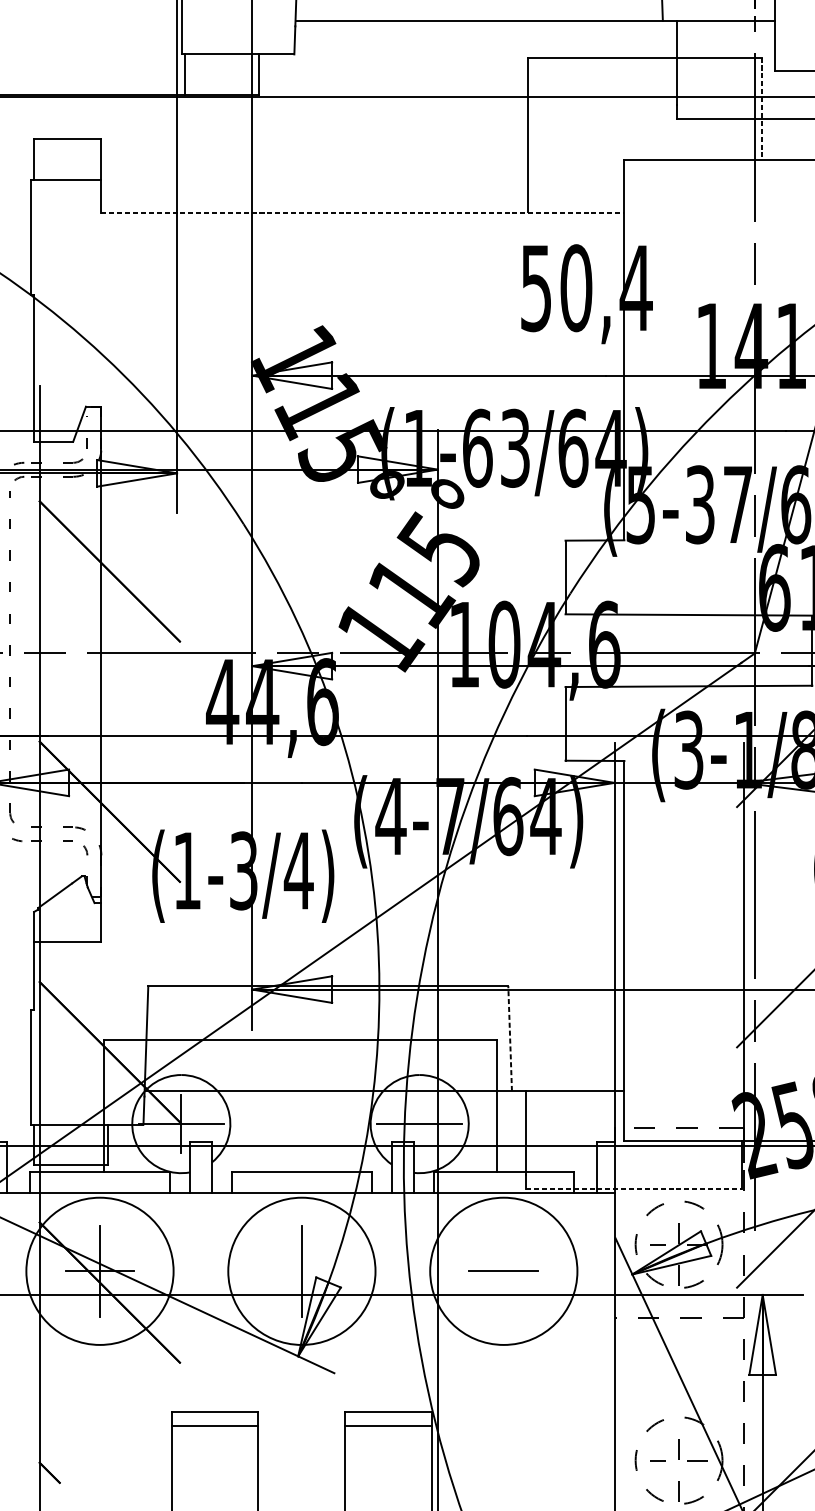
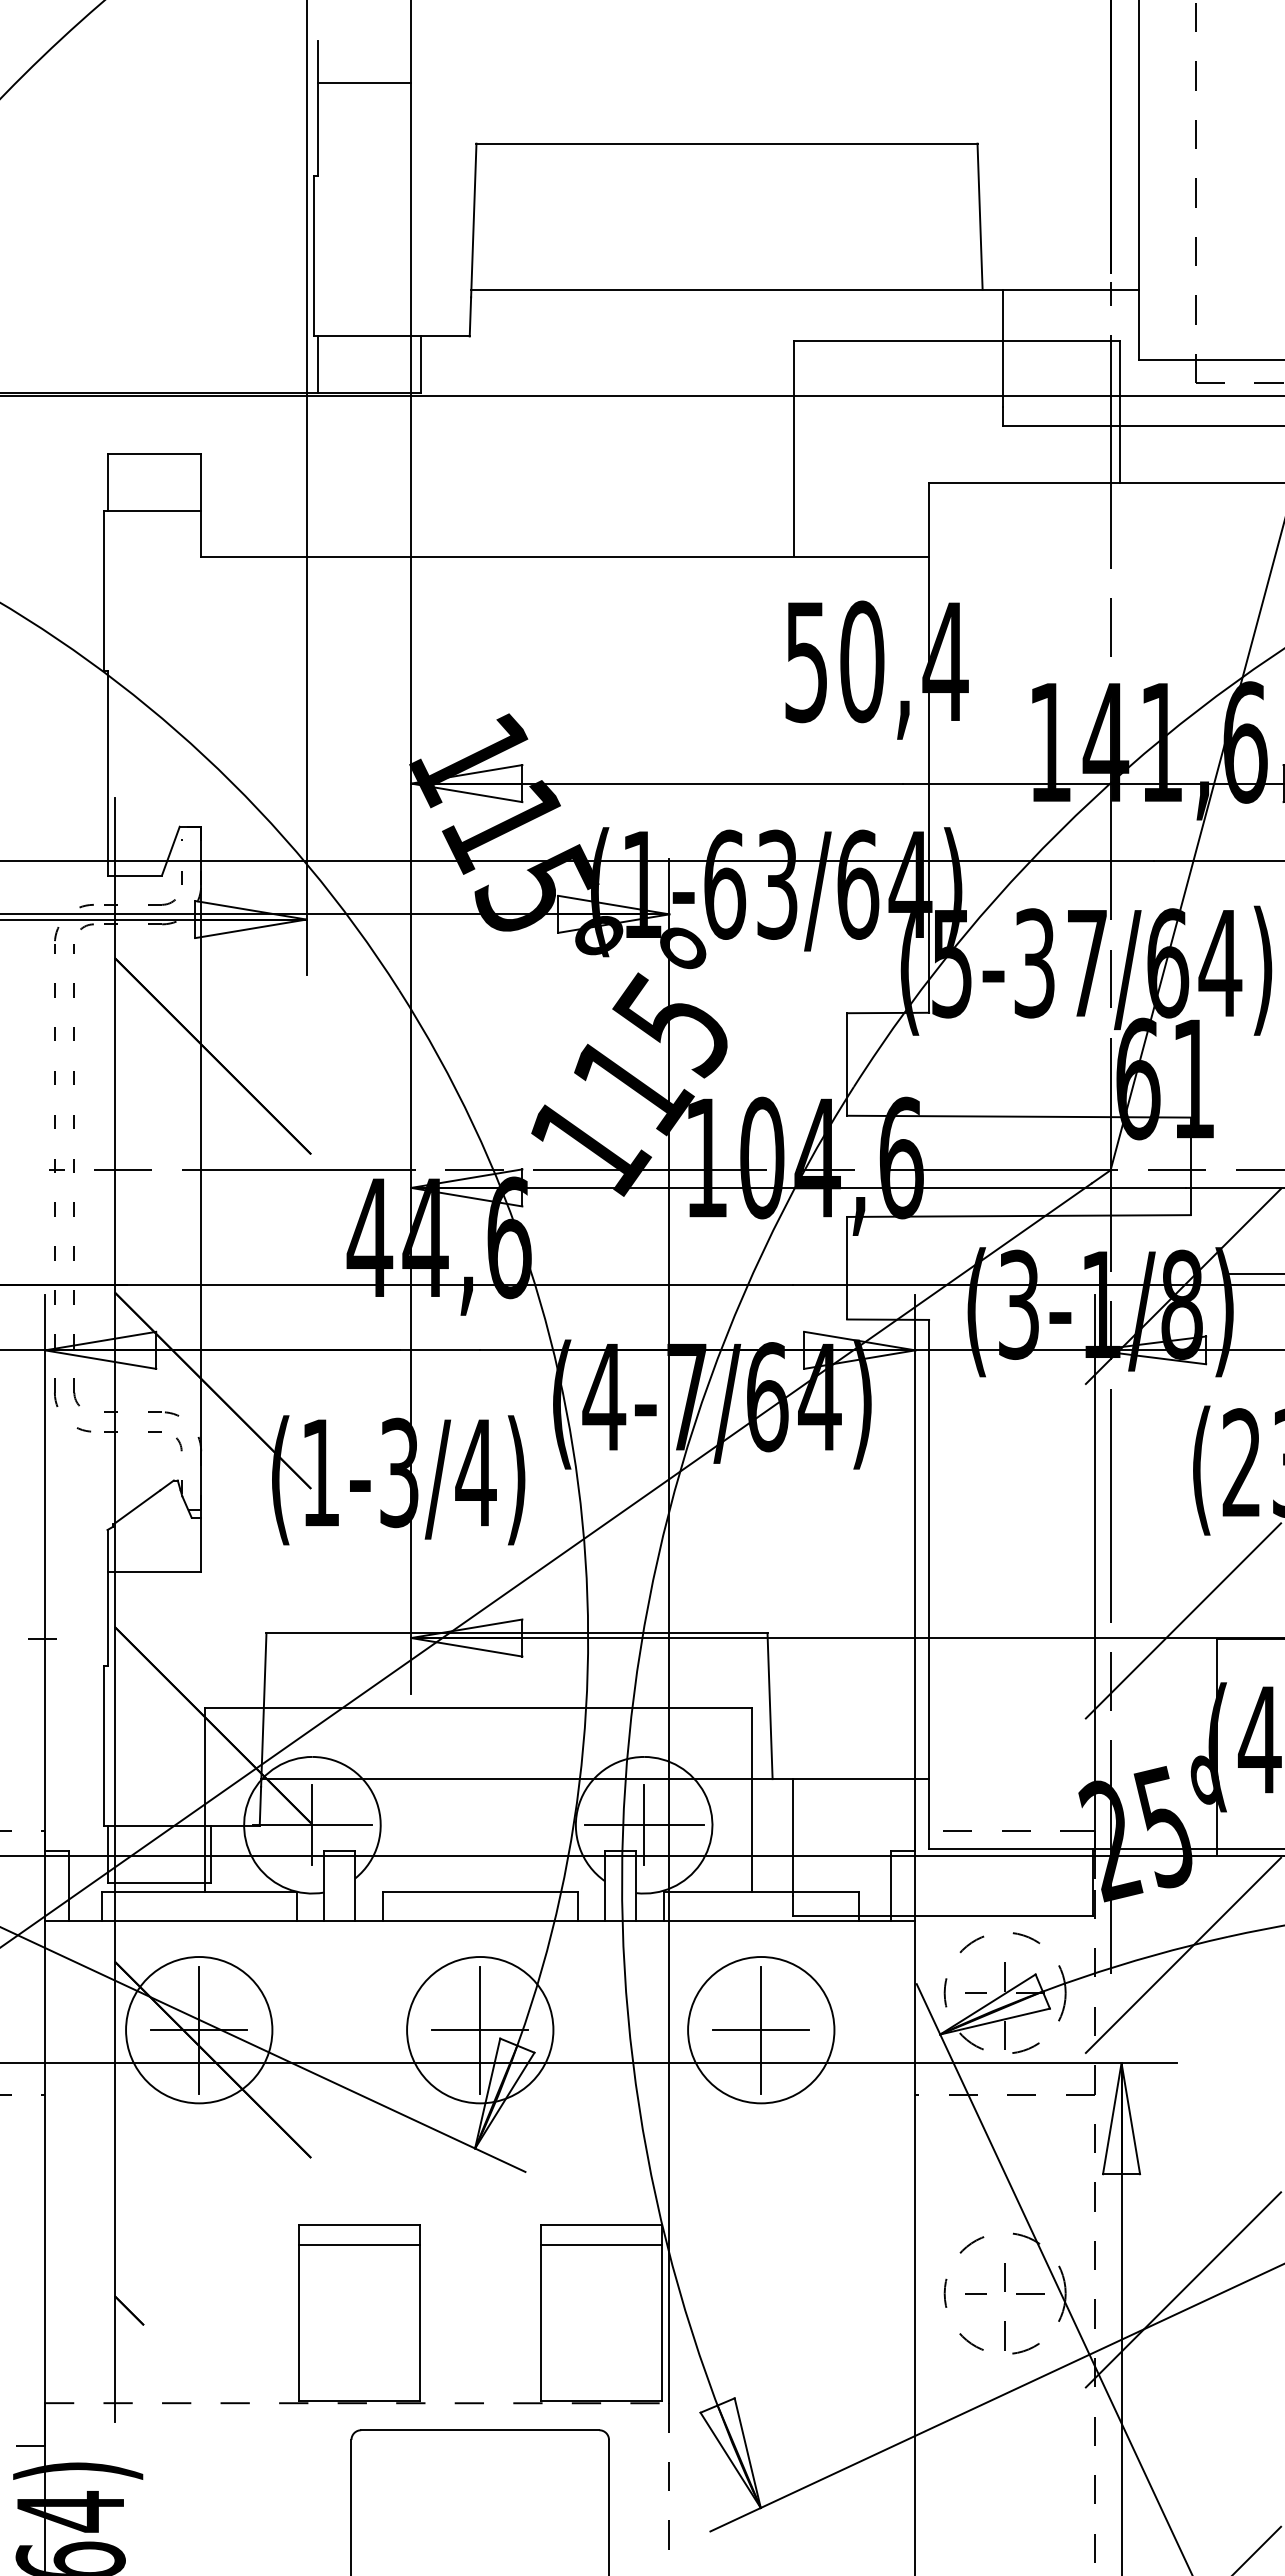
line: (761, 109) -> (1120, 412), dashed -> solid
line: (363, 213) -> (565, 557), dashed -> solid
line: (510, 1038) -> (770, 1705), dashed -> solid
line: (419, 1124) -> (644, 1825), added
line: (634, 1188) -> (943, 1915), dashed -> solid
line: (503, 1270) -> (761, 2029), added
circle: (100, 1271) -> (199, 2030), size x0.71
circle: (302, 1271) -> (480, 2030), size x0.71
line: (302, 1271) -> (480, 2030), added
circle: (503, 1271) -> (761, 2030), size x0.71

